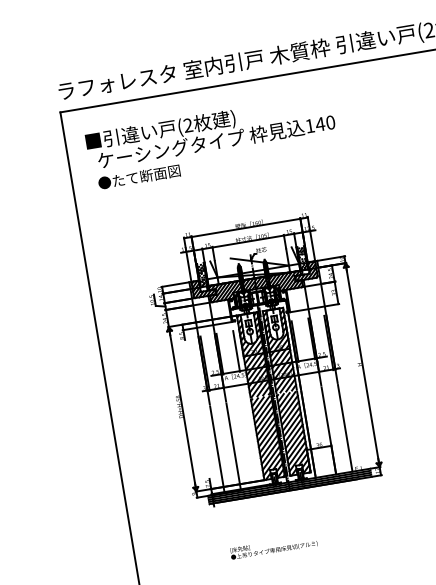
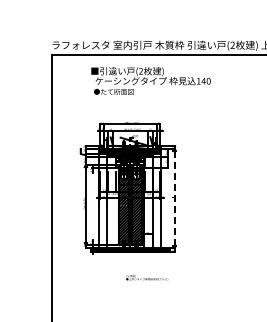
text: (210, 141) -> (150, 80), moved
line: (362, 367) -> (174, 199), solid -> dashed
text: (274, 546) -> (147, 277), moved

